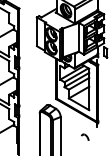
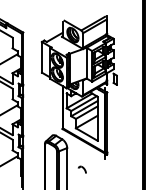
part: (85, 137) -> (82, 169), moved

